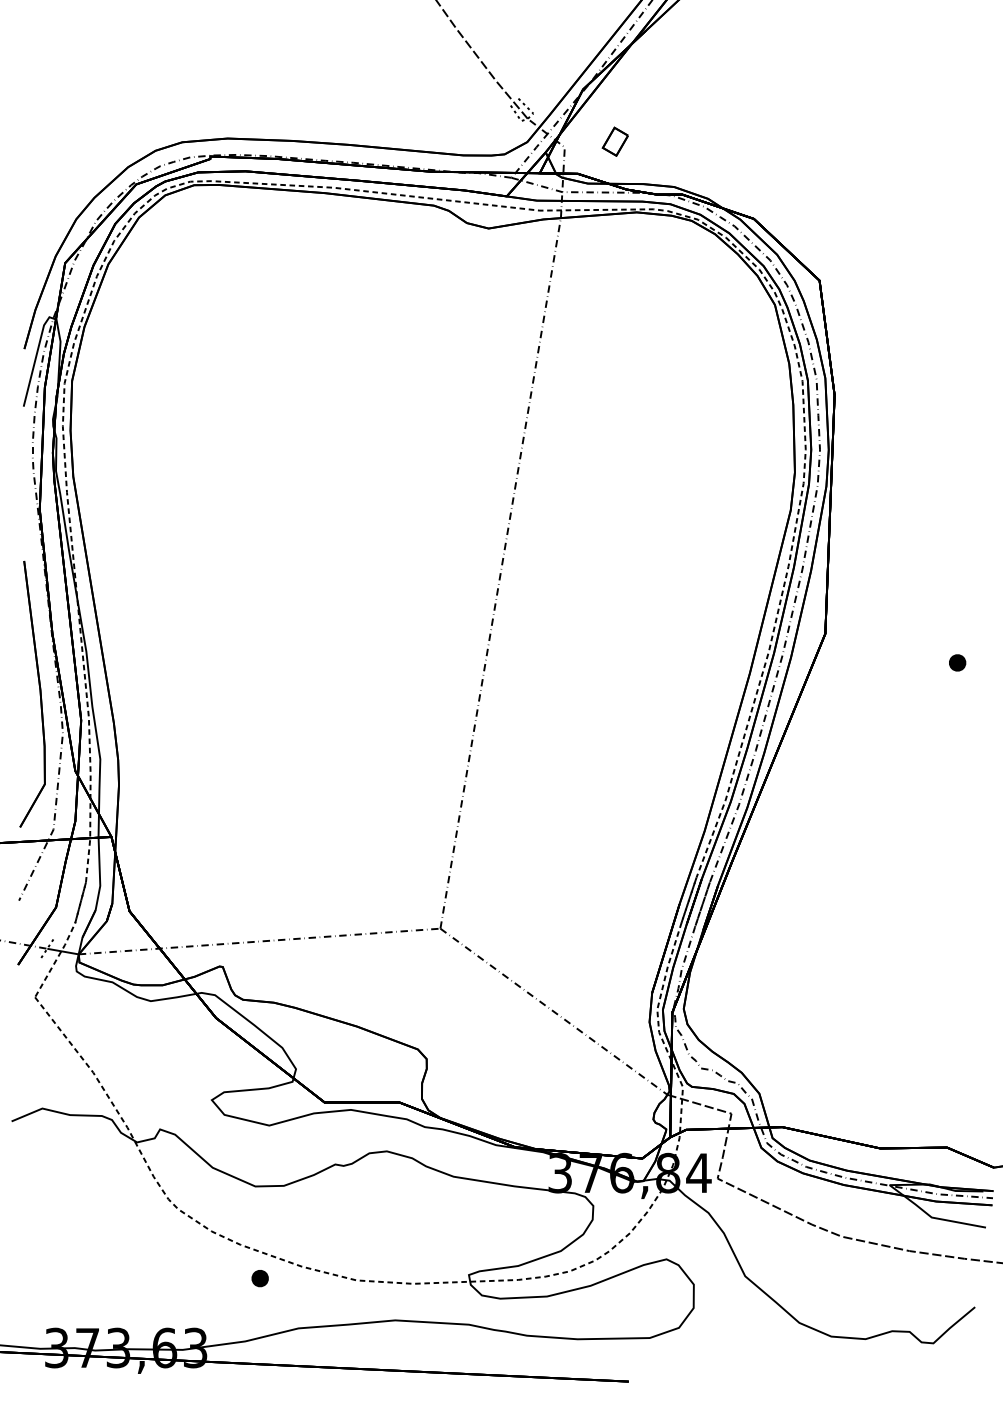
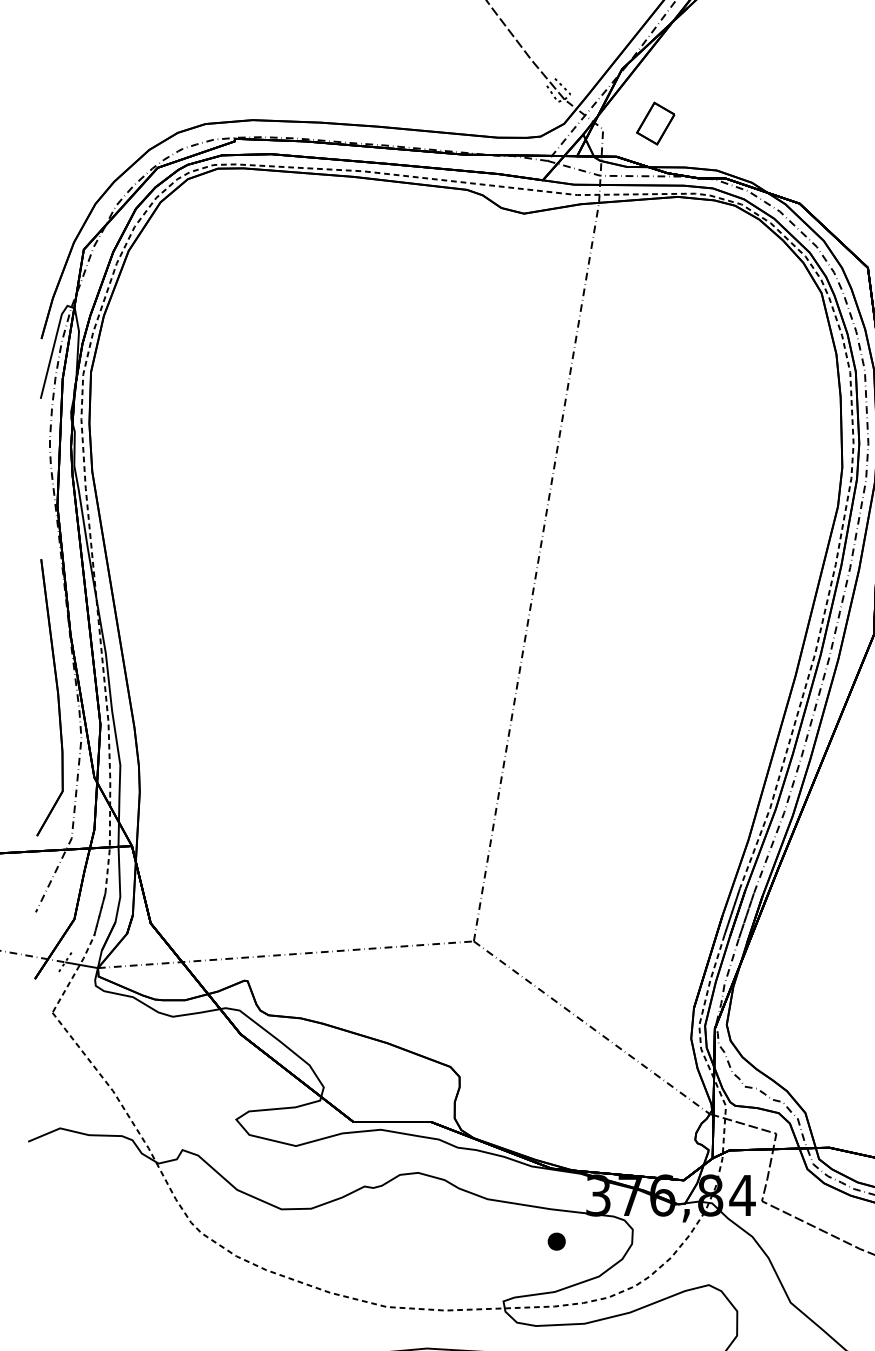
part: (615, 141) -> (655, 123), size x1.43
part: (259, 1278) -> (556, 1241), moved

